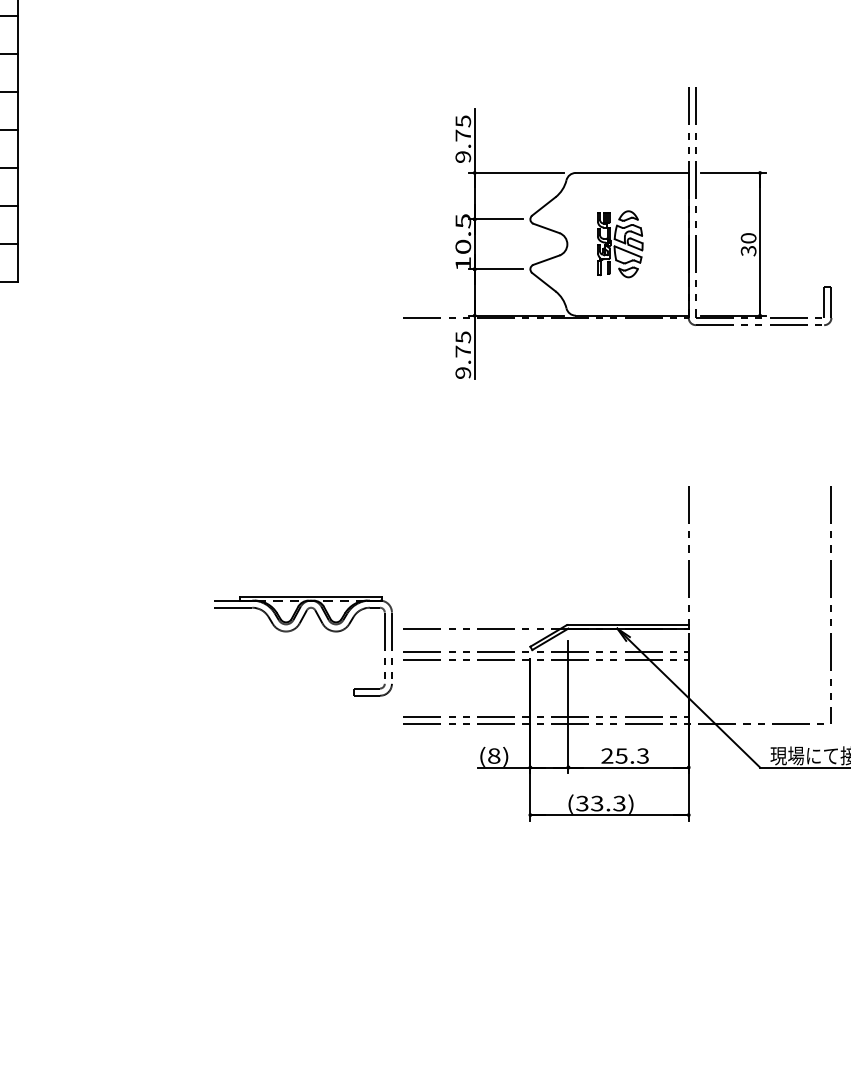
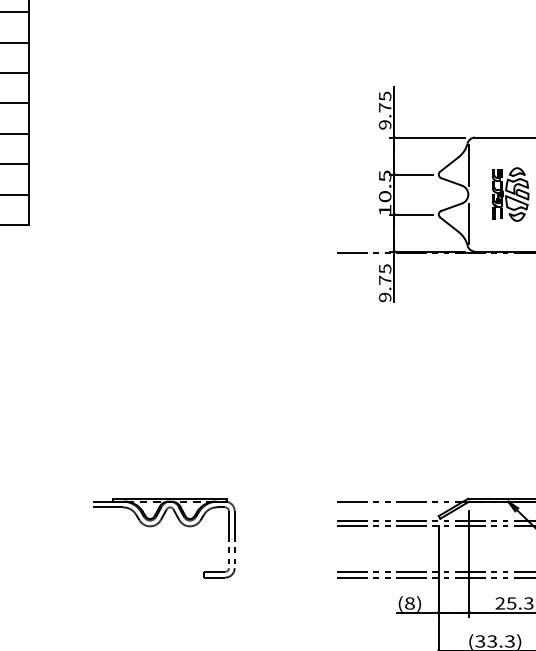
line: (568, 207) -> (469, 165), added
line: (568, 280) -> (469, 223), added
part: (294, 630) -> (156, 525), moved

